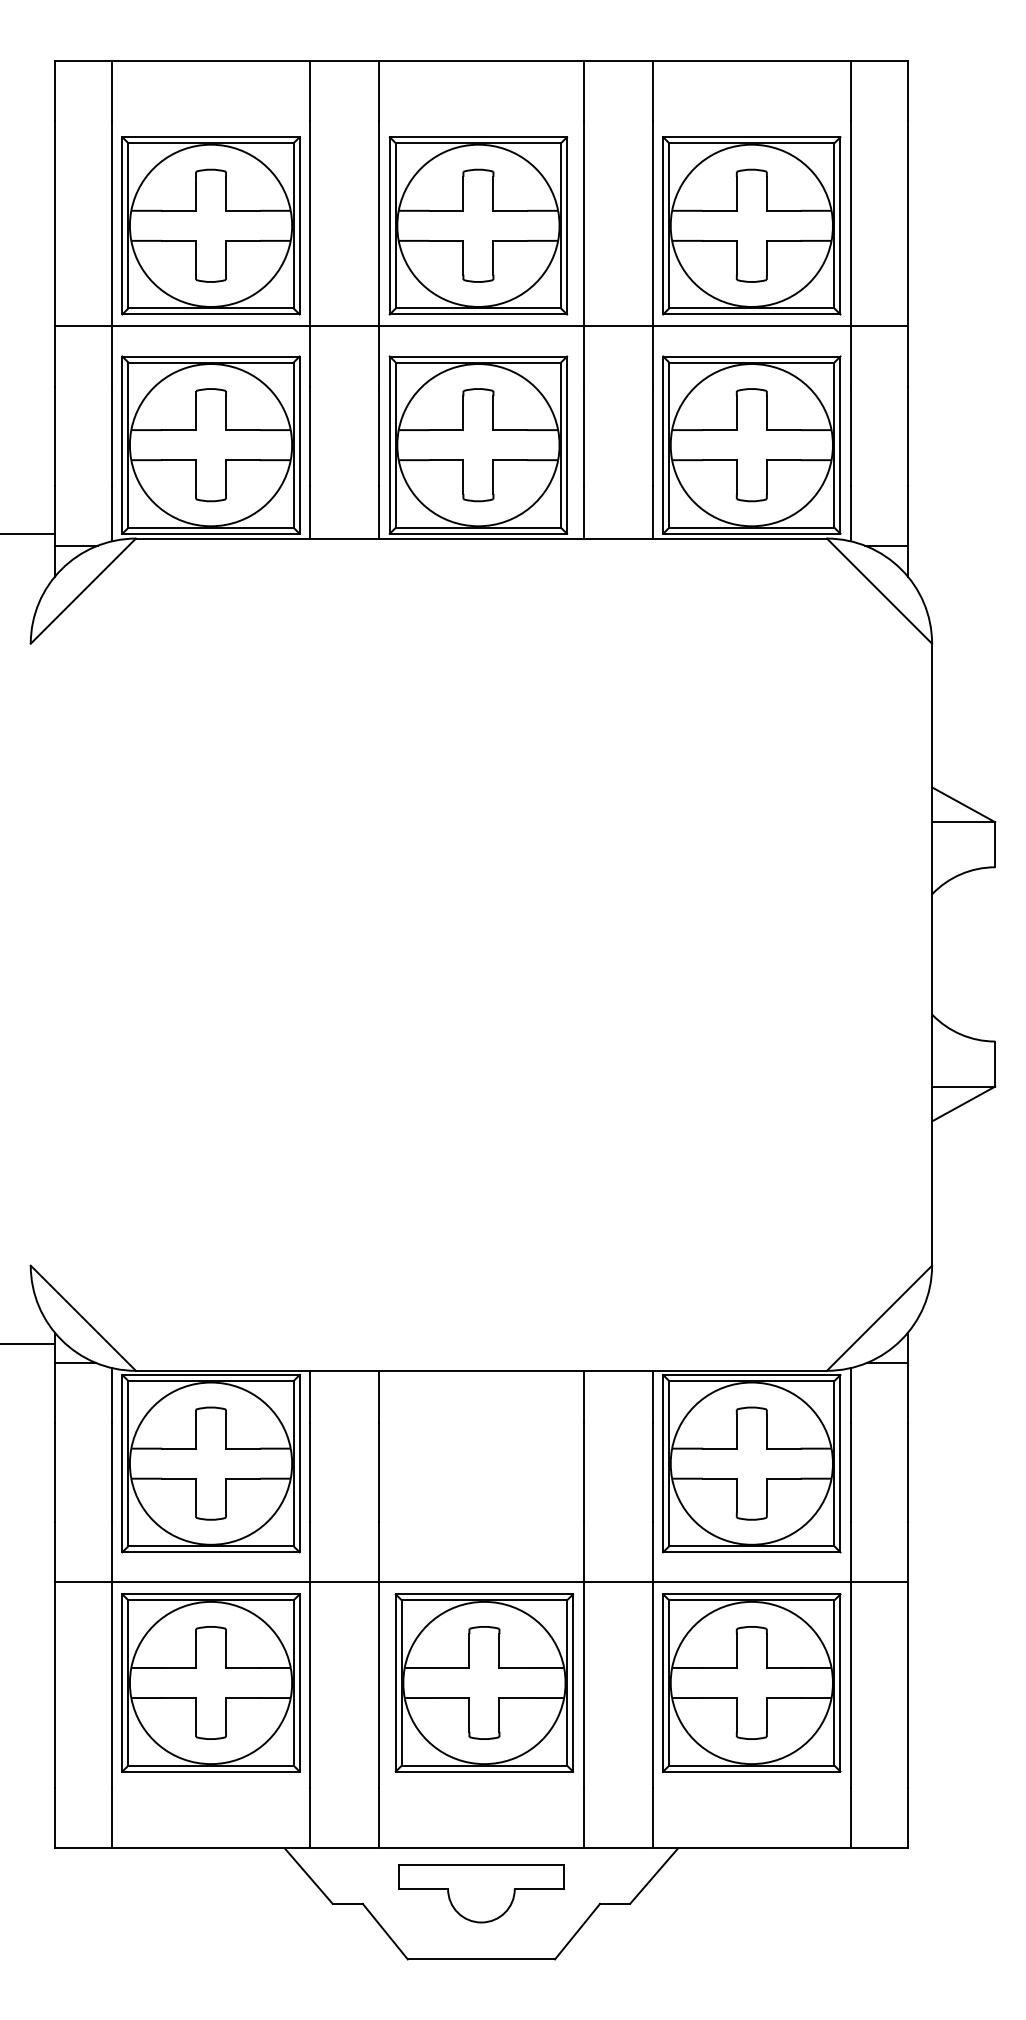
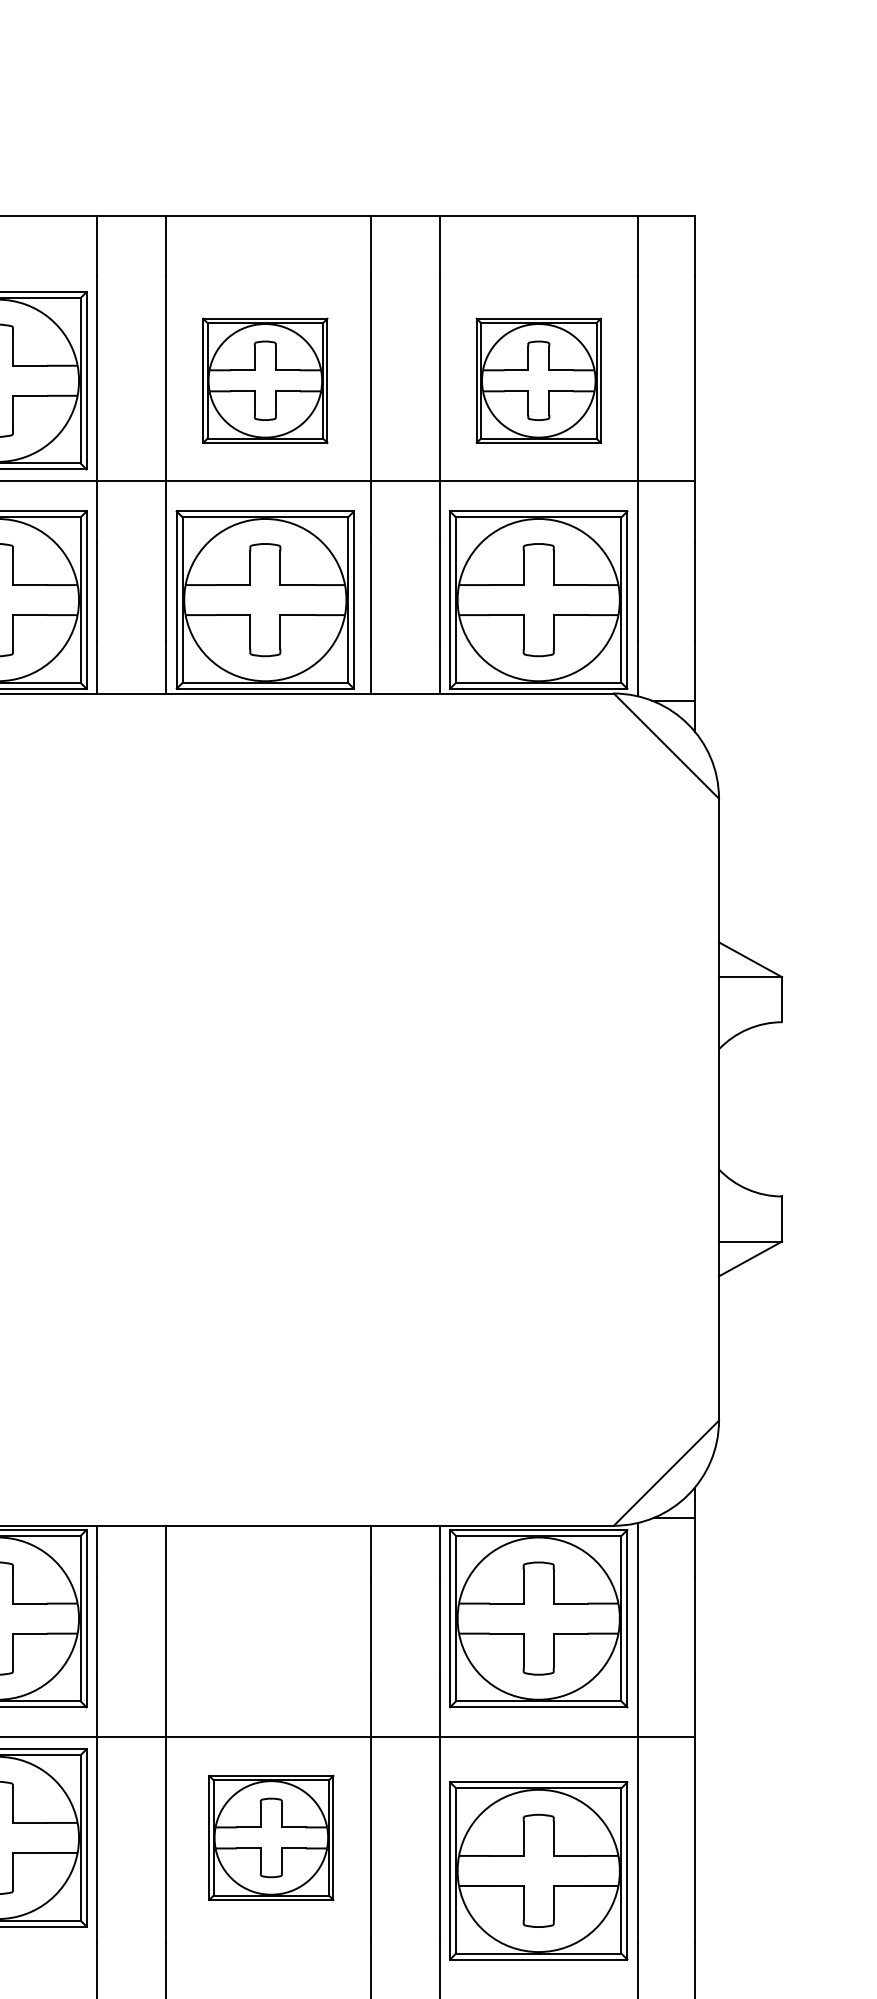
part: (478, 225) -> (265, 380), size x0.7
part: (751, 225) -> (538, 380), size x0.7
part: (484, 1682) -> (271, 1837), size x0.7
part: (751, 1682) -> (538, 1870), moved

